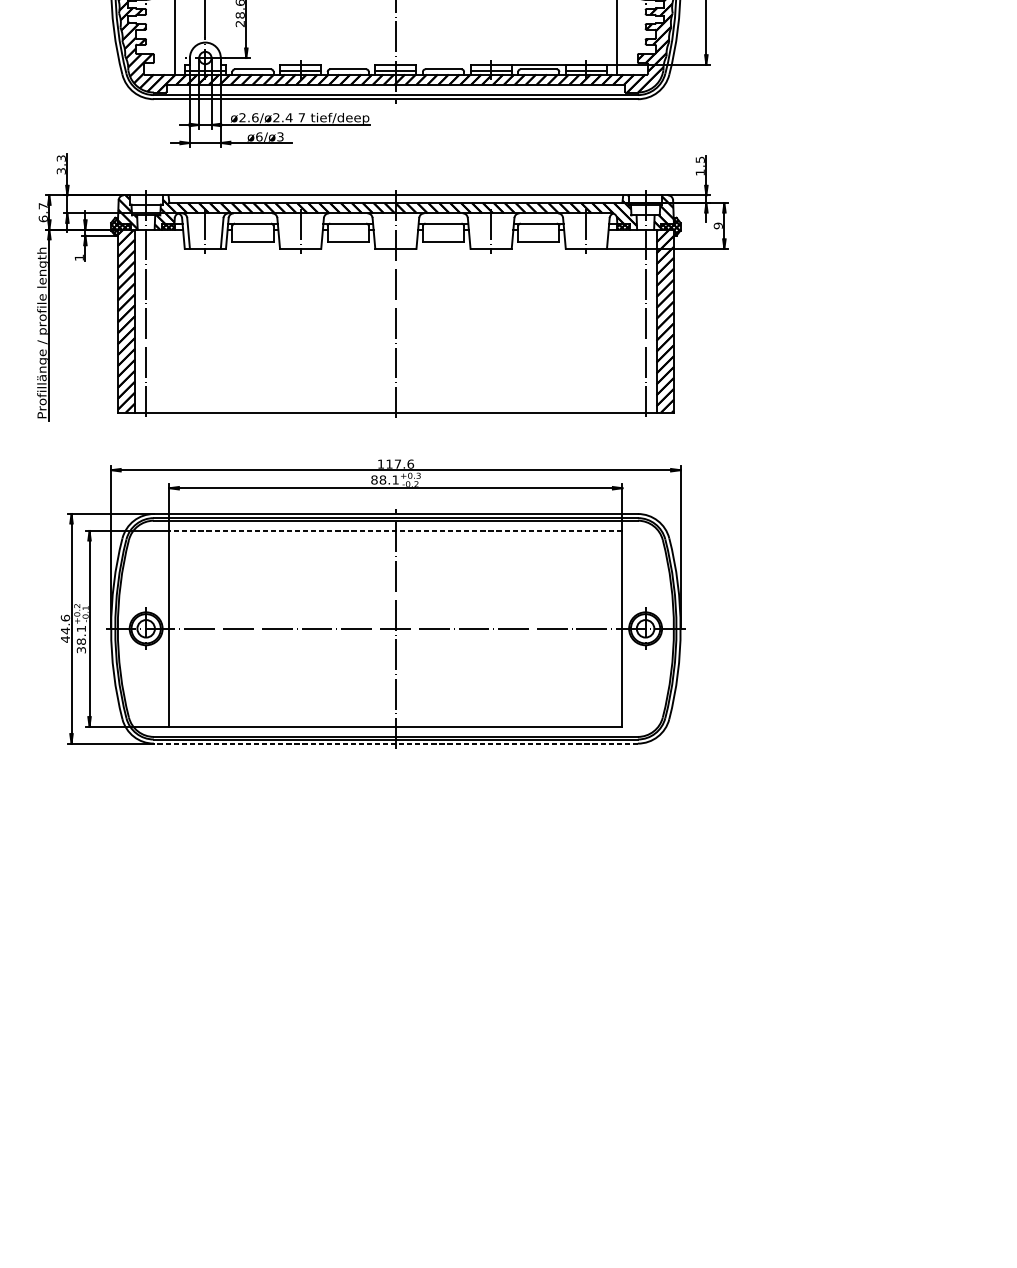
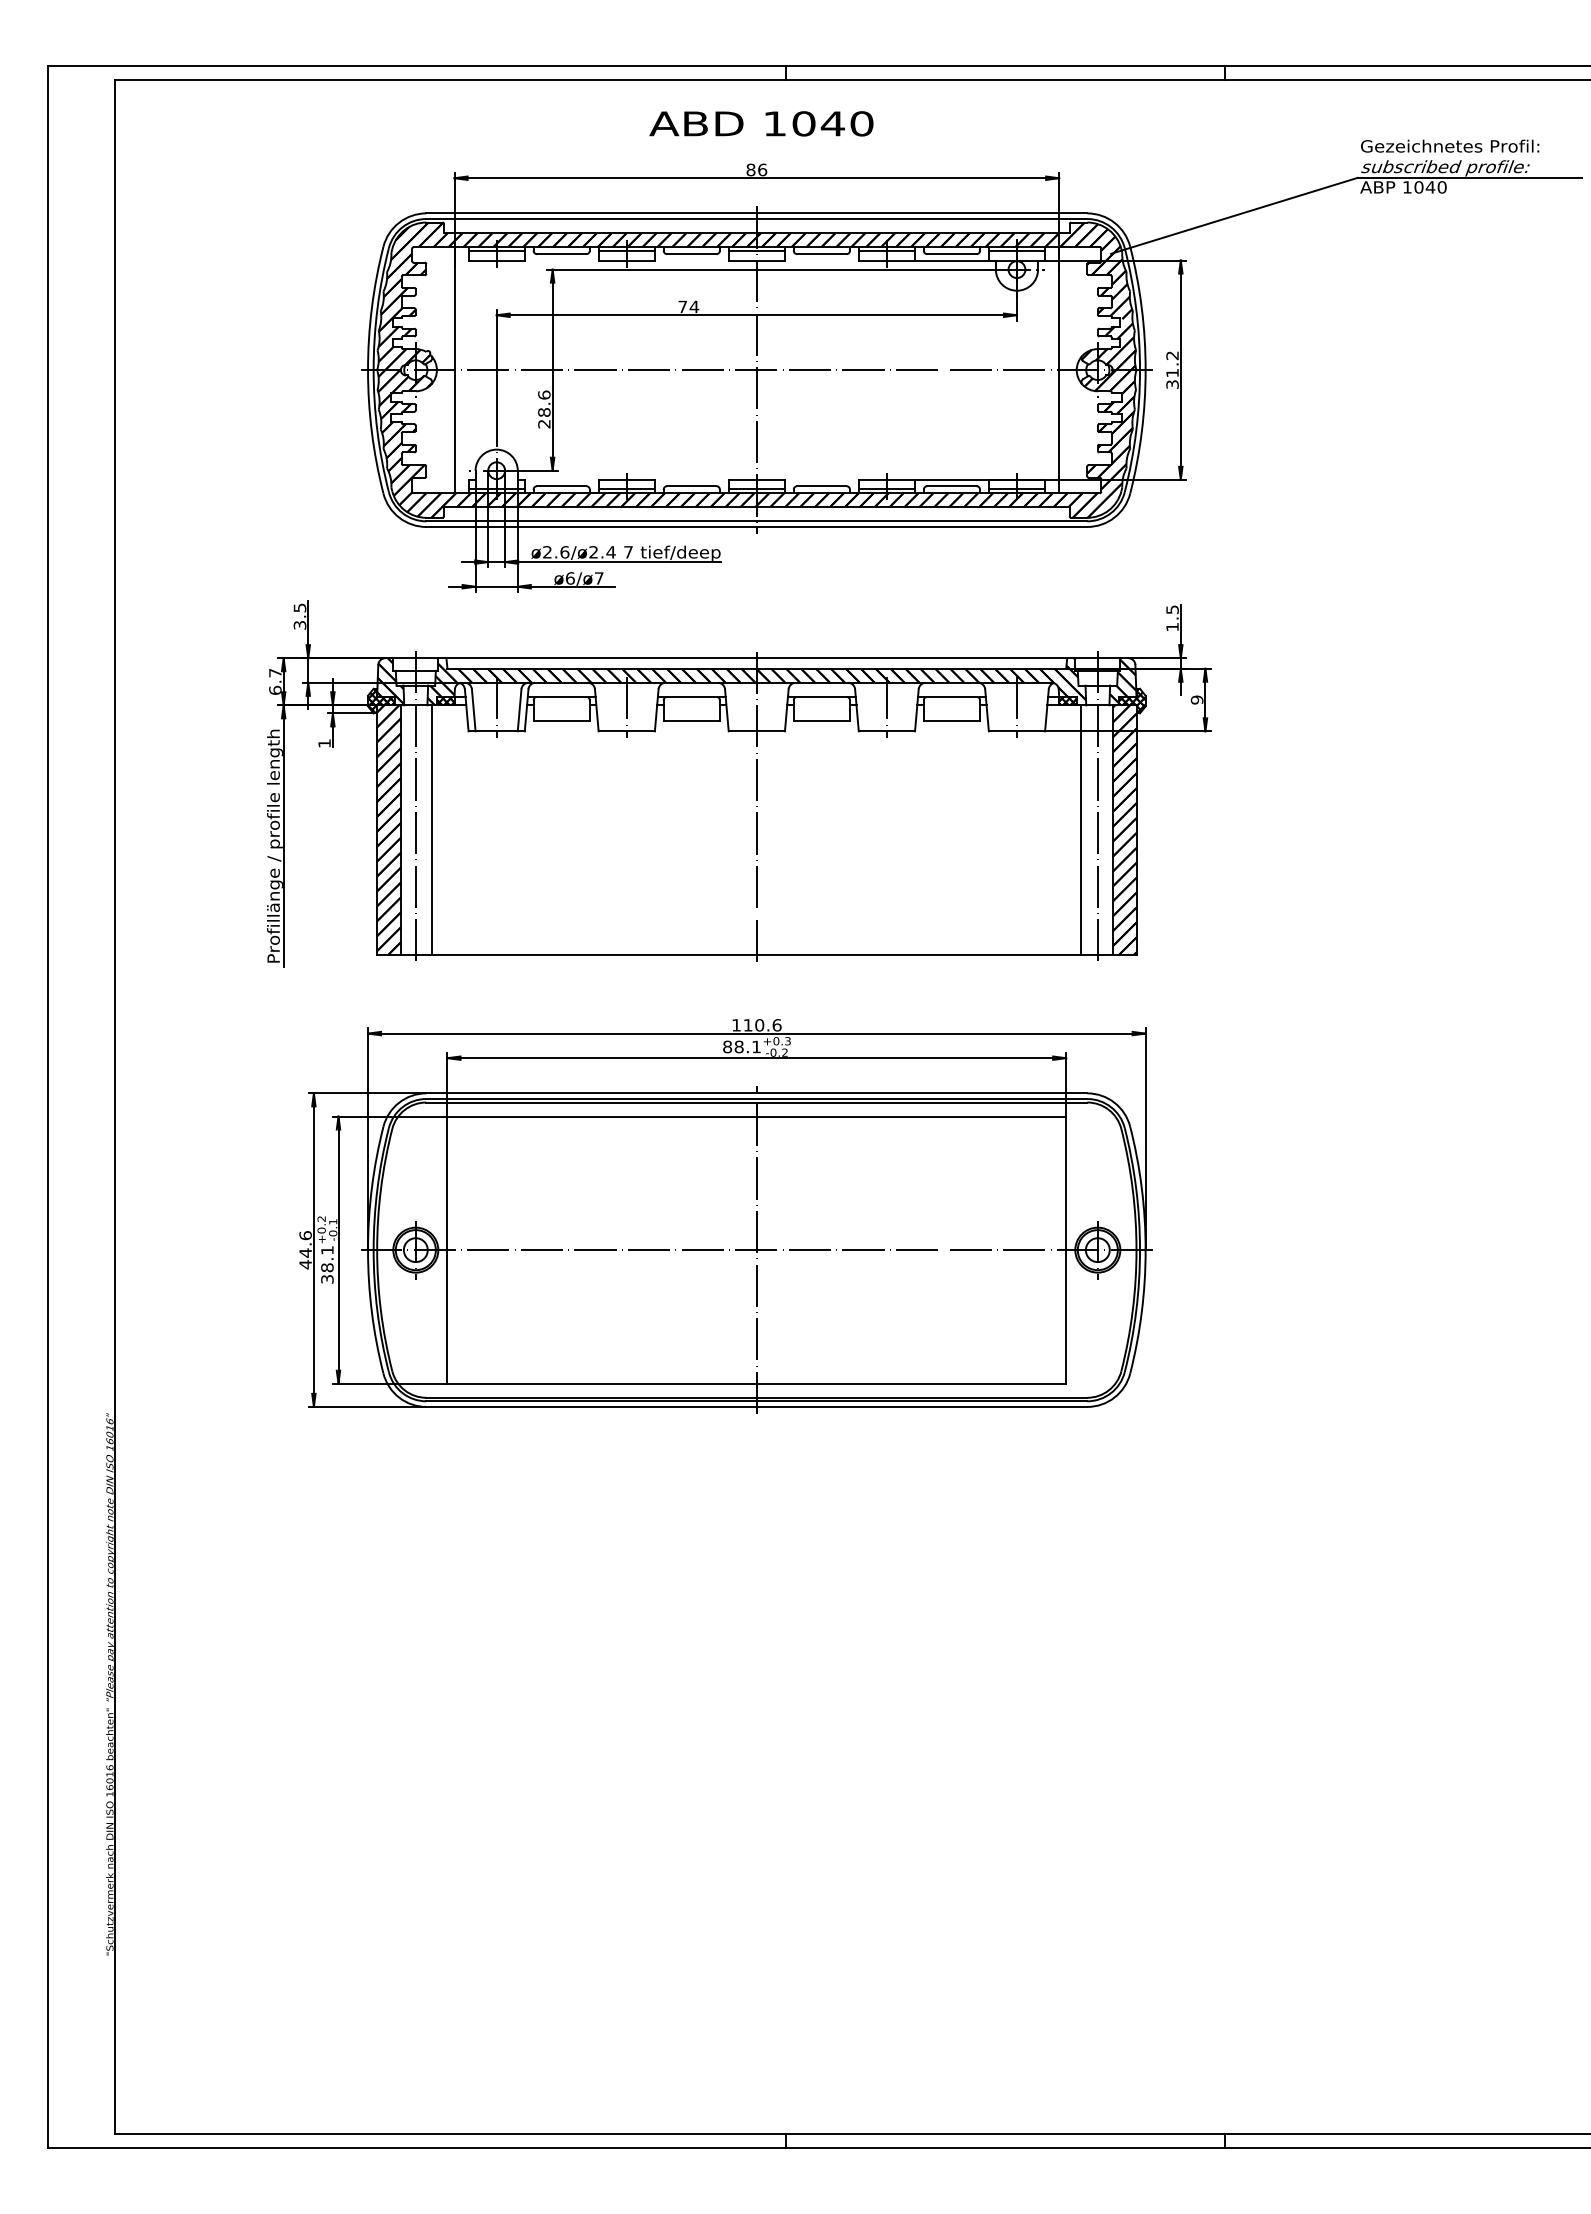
text: (279, 136) -> (598, 578), ø6/ø3 -> ø6/ø7
text: (60, 158) -> (299, 607), 3.3 -> 3.5
line: (158, 320) -> (432, 829), added
line: (633, 320) -> (1081, 829), added
text: (397, 464) -> (759, 1025), 117.6 -> 110.6
line: (395, 530) -> (756, 1116), dashed -> solid
line: (395, 743) -> (756, 1406), dashed -> solid

